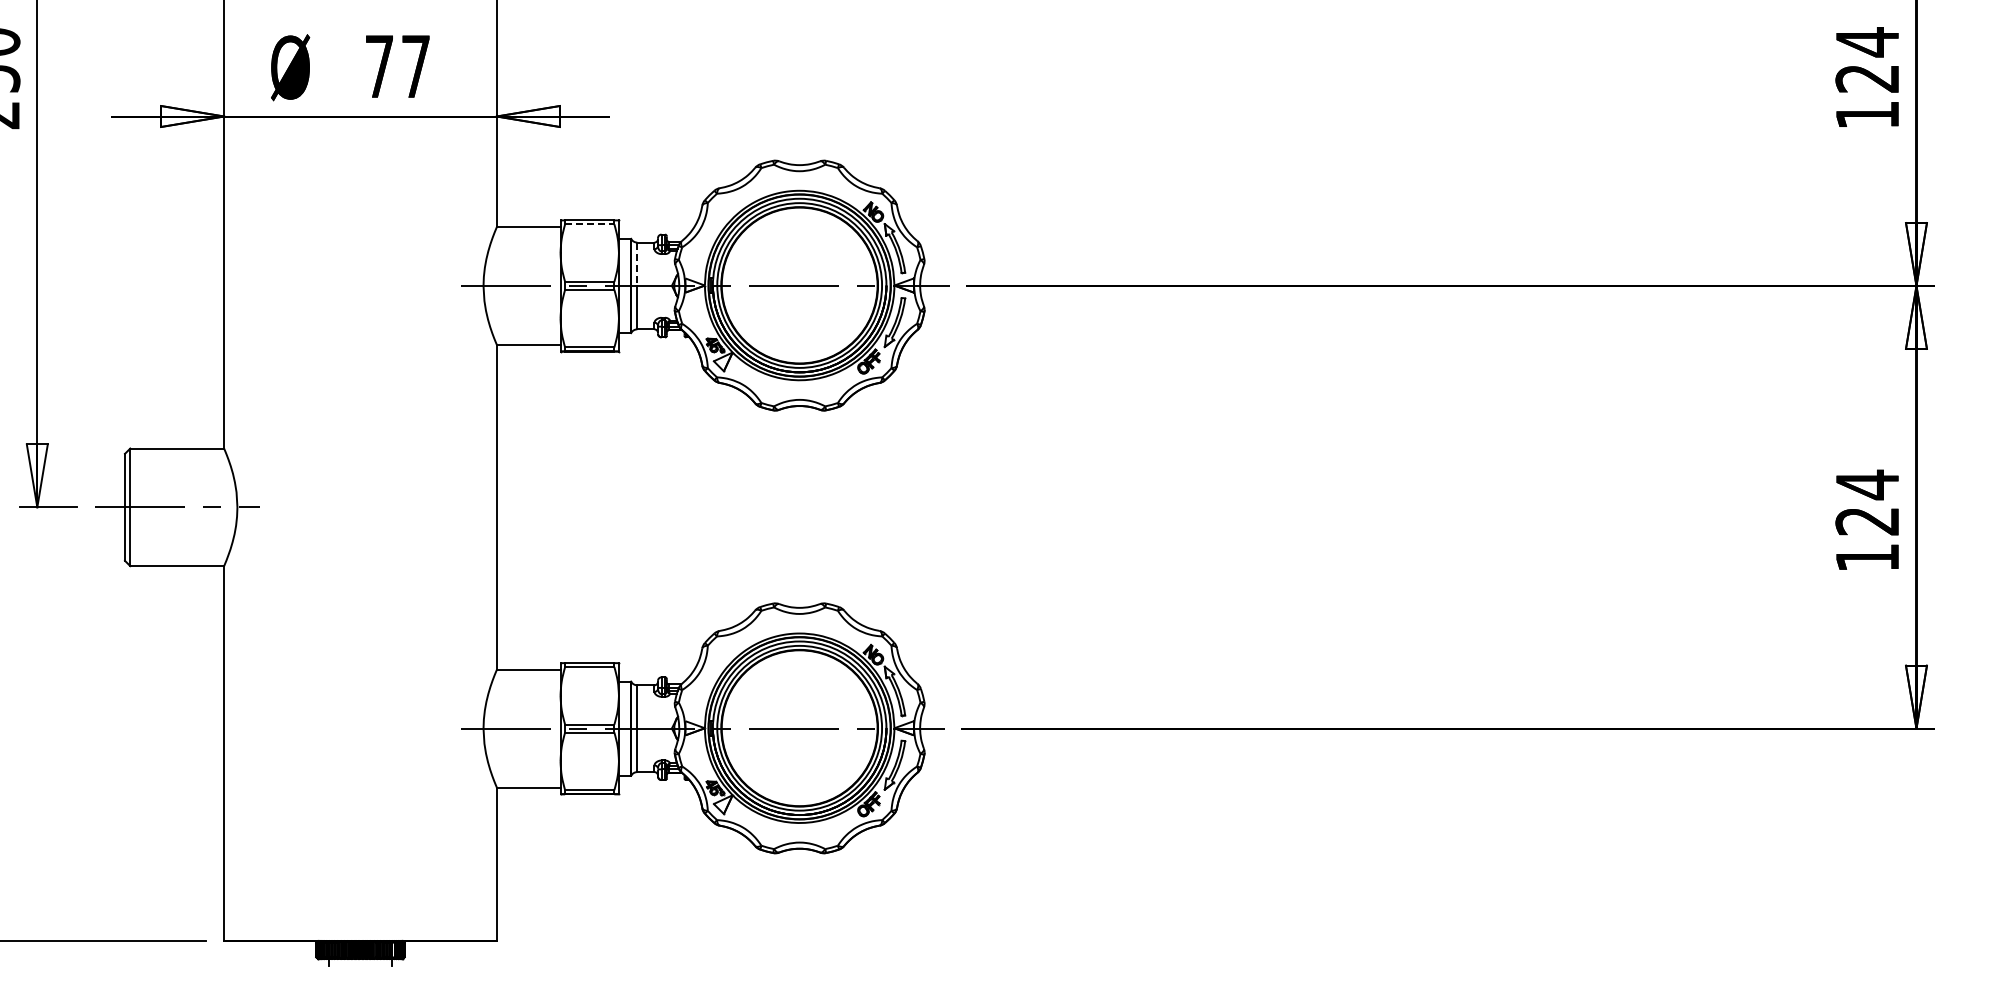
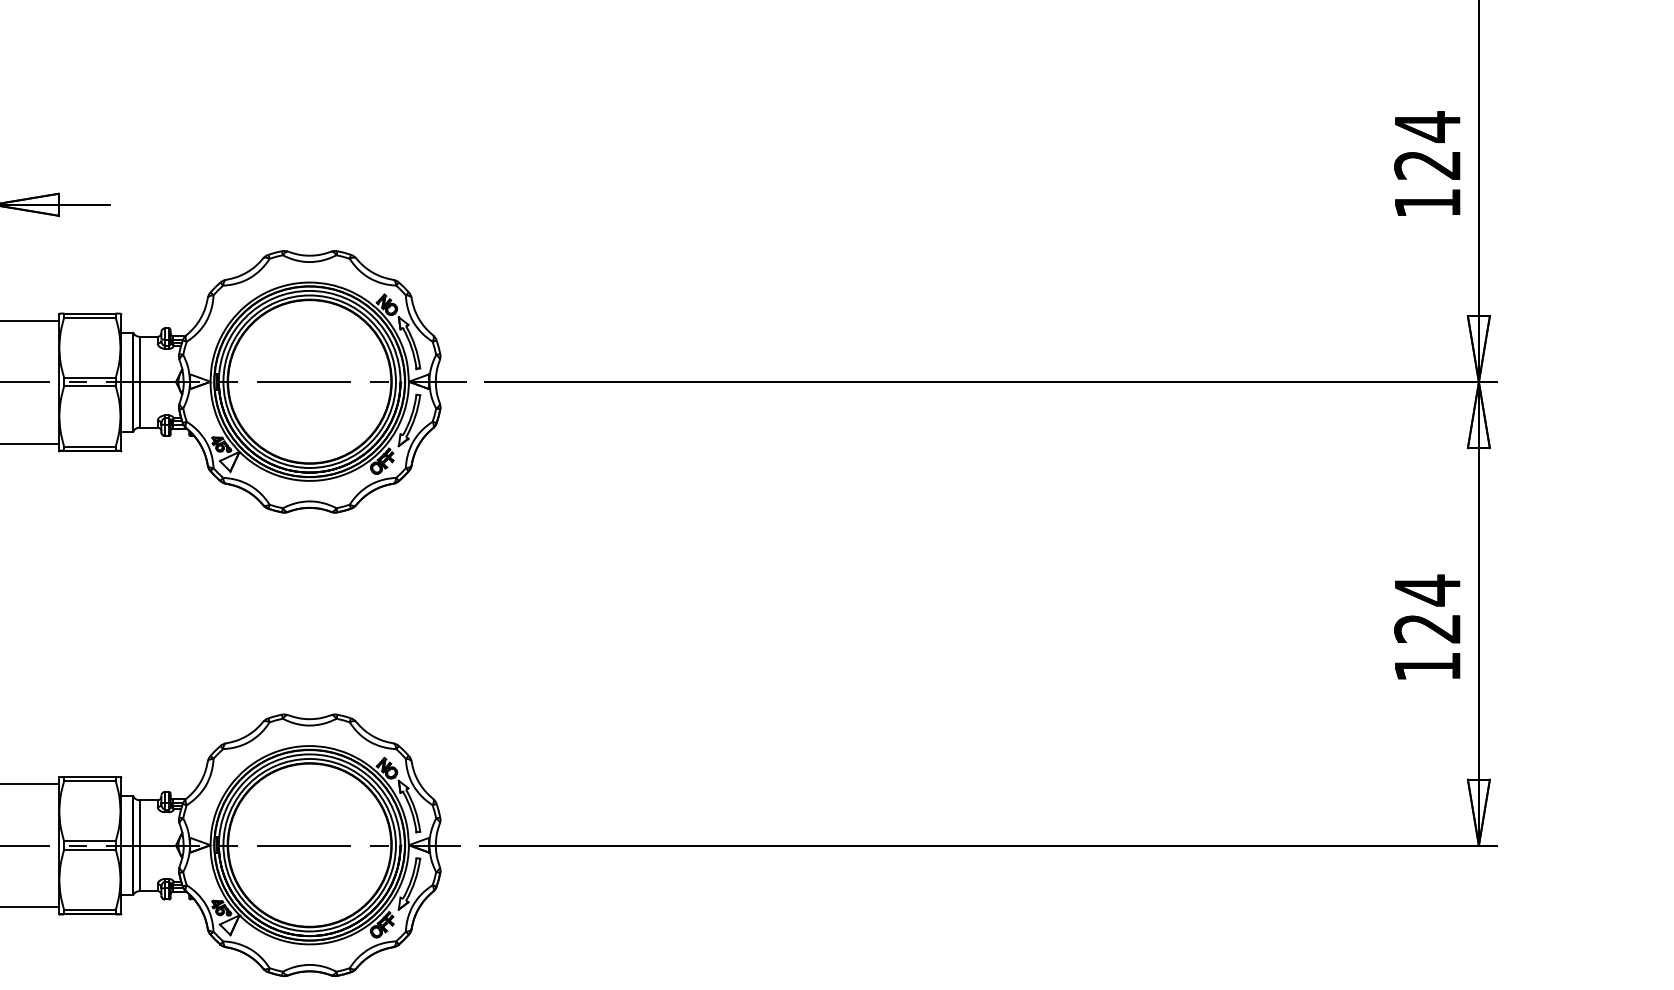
line: (589, 224) -> (89, 317), dashed -> solid
line: (637, 264) -> (139, 359), dashed -> solid

